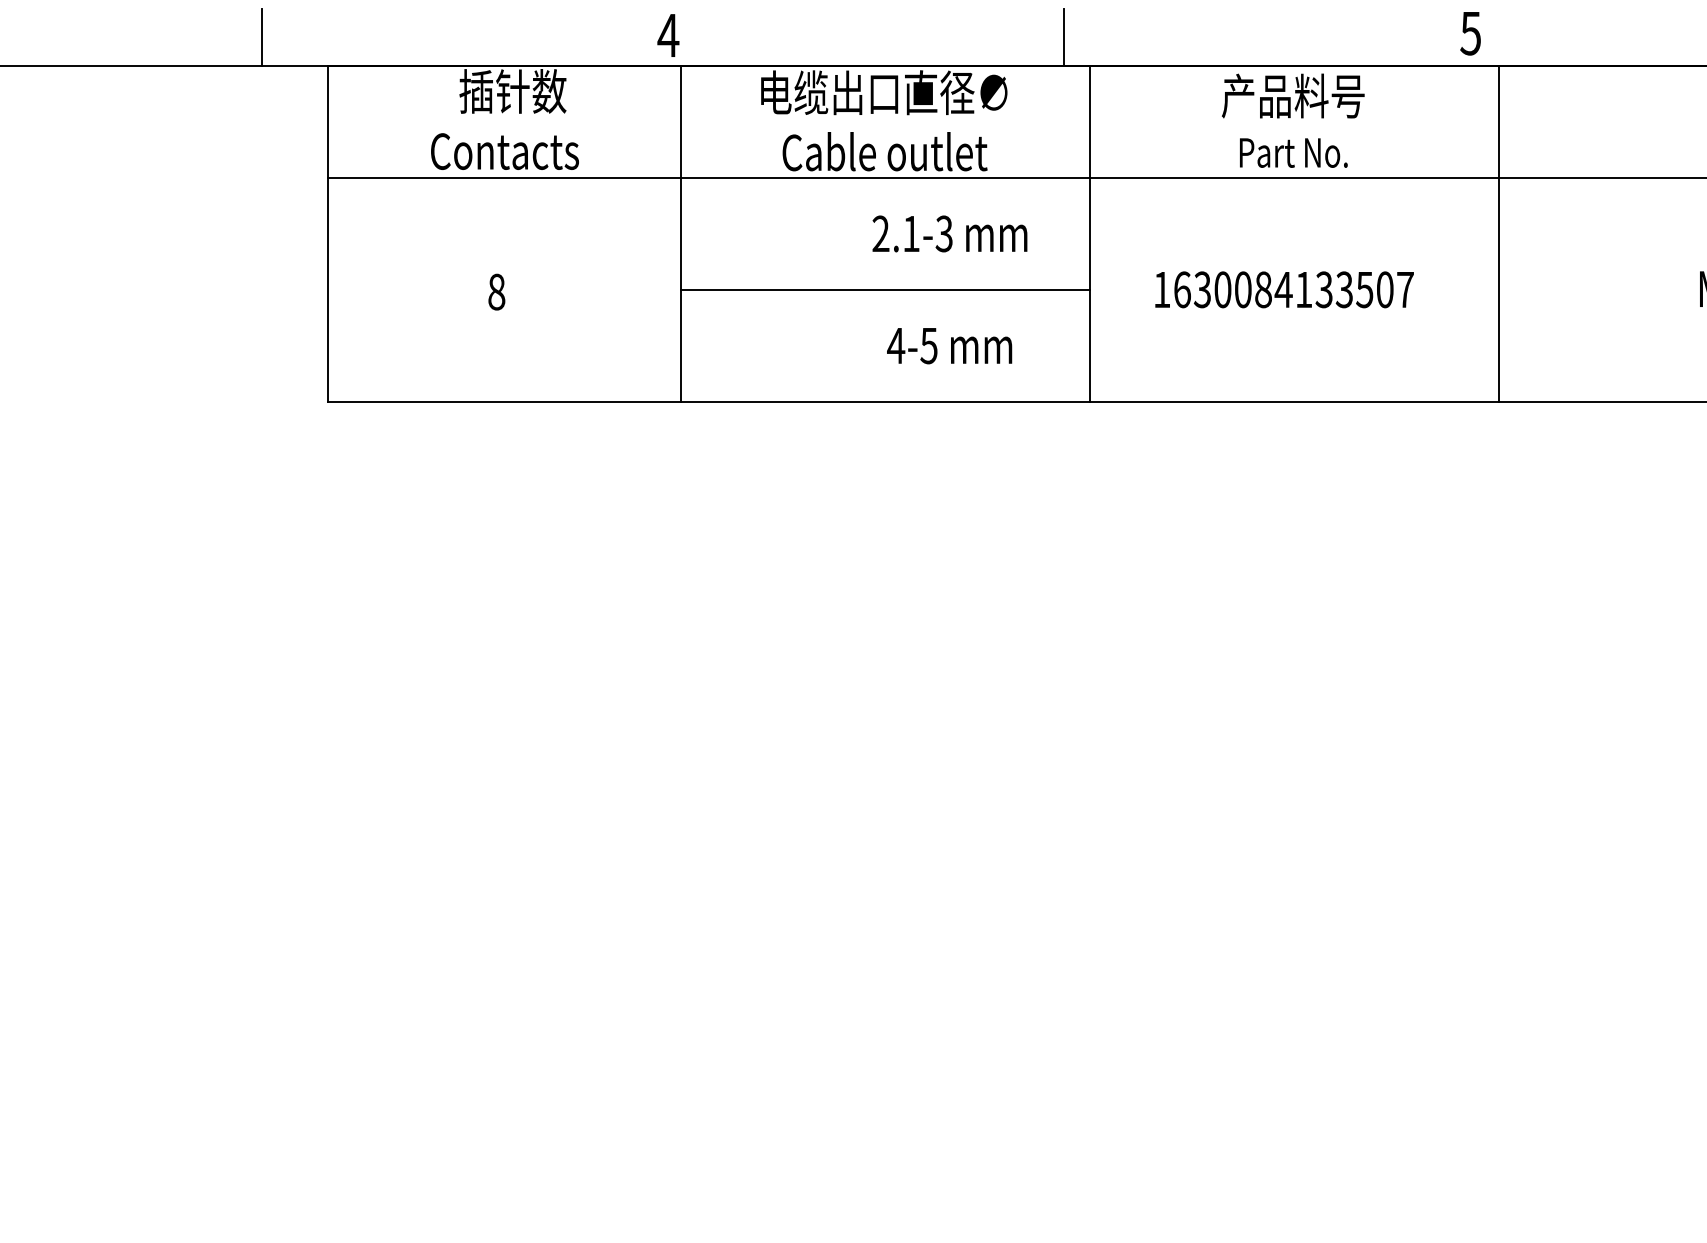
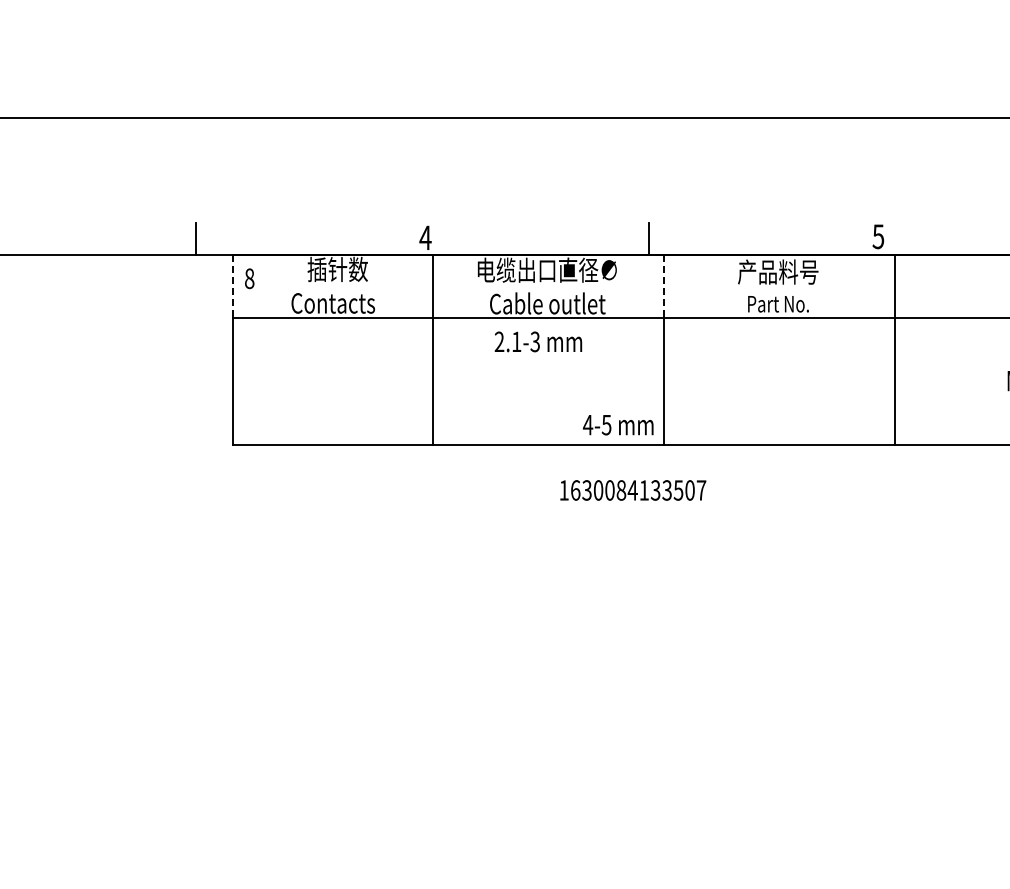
line: (328, 121) -> (233, 286), solid -> dashed
line: (1090, 121) -> (663, 286), solid -> dashed
text: (950, 233) -> (538, 341), moved
line: (884, 289) -> (547, 381), removed
text: (1284, 289) -> (633, 490), moved
text: (496, 291) -> (249, 278), moved
text: (950, 346) -> (618, 425), moved

